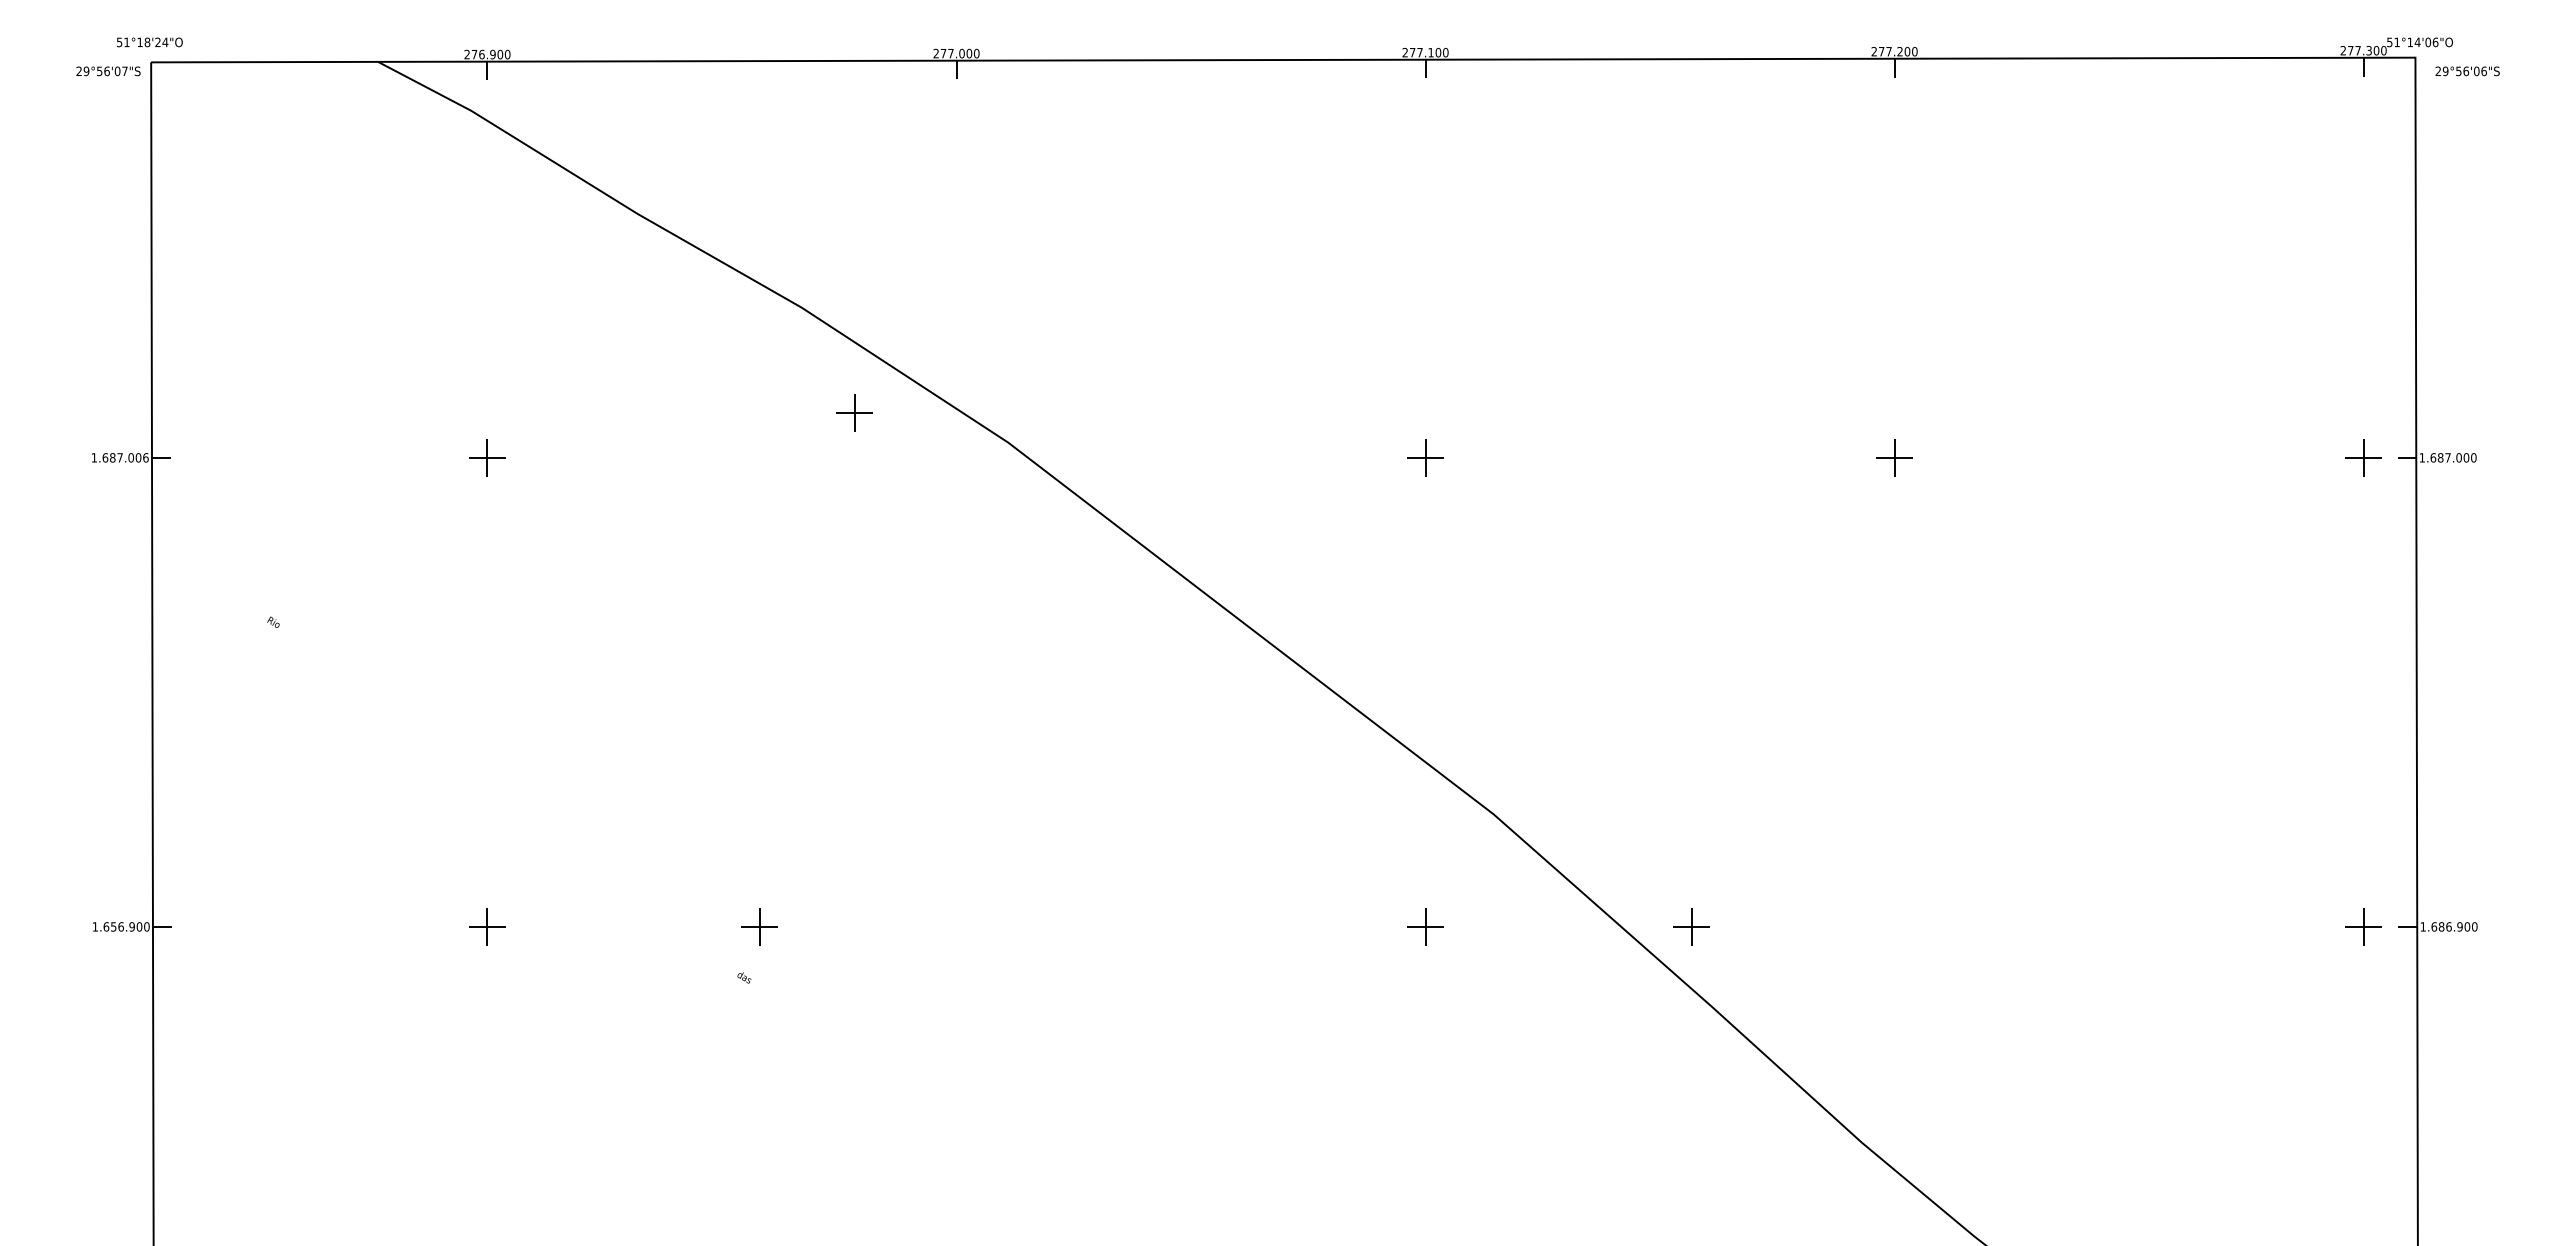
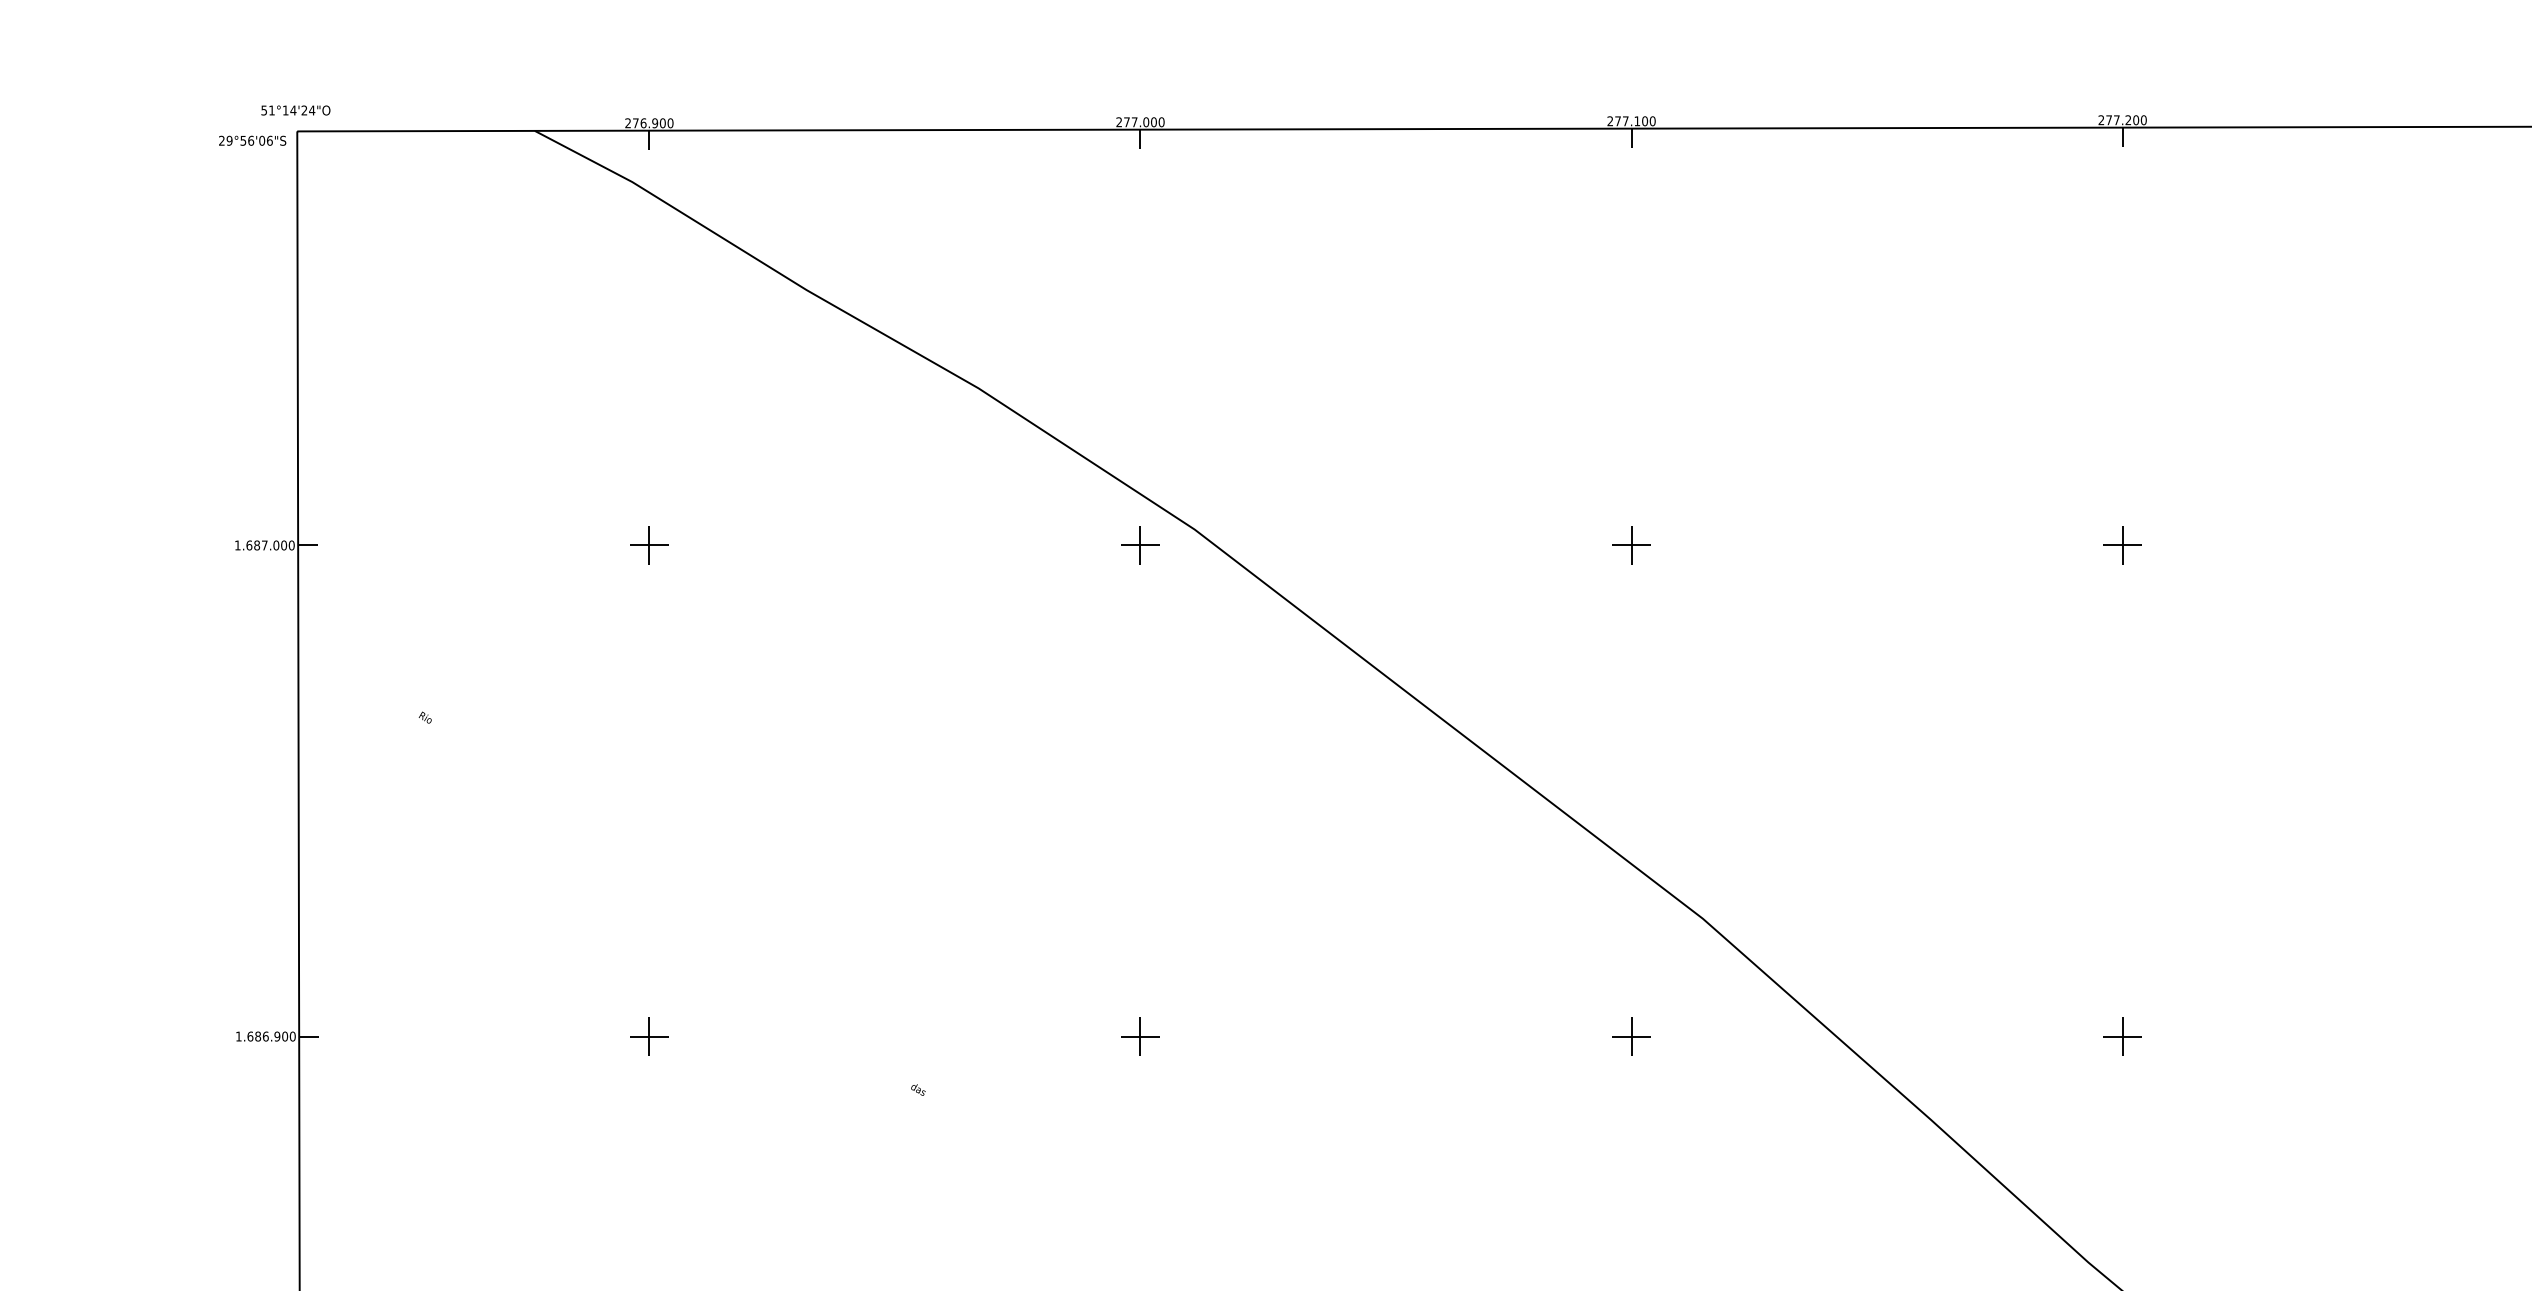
text: (147, 42) -> (293, 110), 51°18'24"O -> 51°14'24"O
text: (124, 71) -> (269, 140), 29°56'07"S -> 29°56'06"S
part: (854, 412) -> (1140, 545), moved
text: (145, 457) -> (291, 545), 1.687.006 -> 1.687.000
text: (113, 926) -> (257, 1036), 1.656.900 -> 1.686.900
part: (759, 926) -> (1140, 1036), moved
part: (1691, 926) -> (2122, 1036), moved

